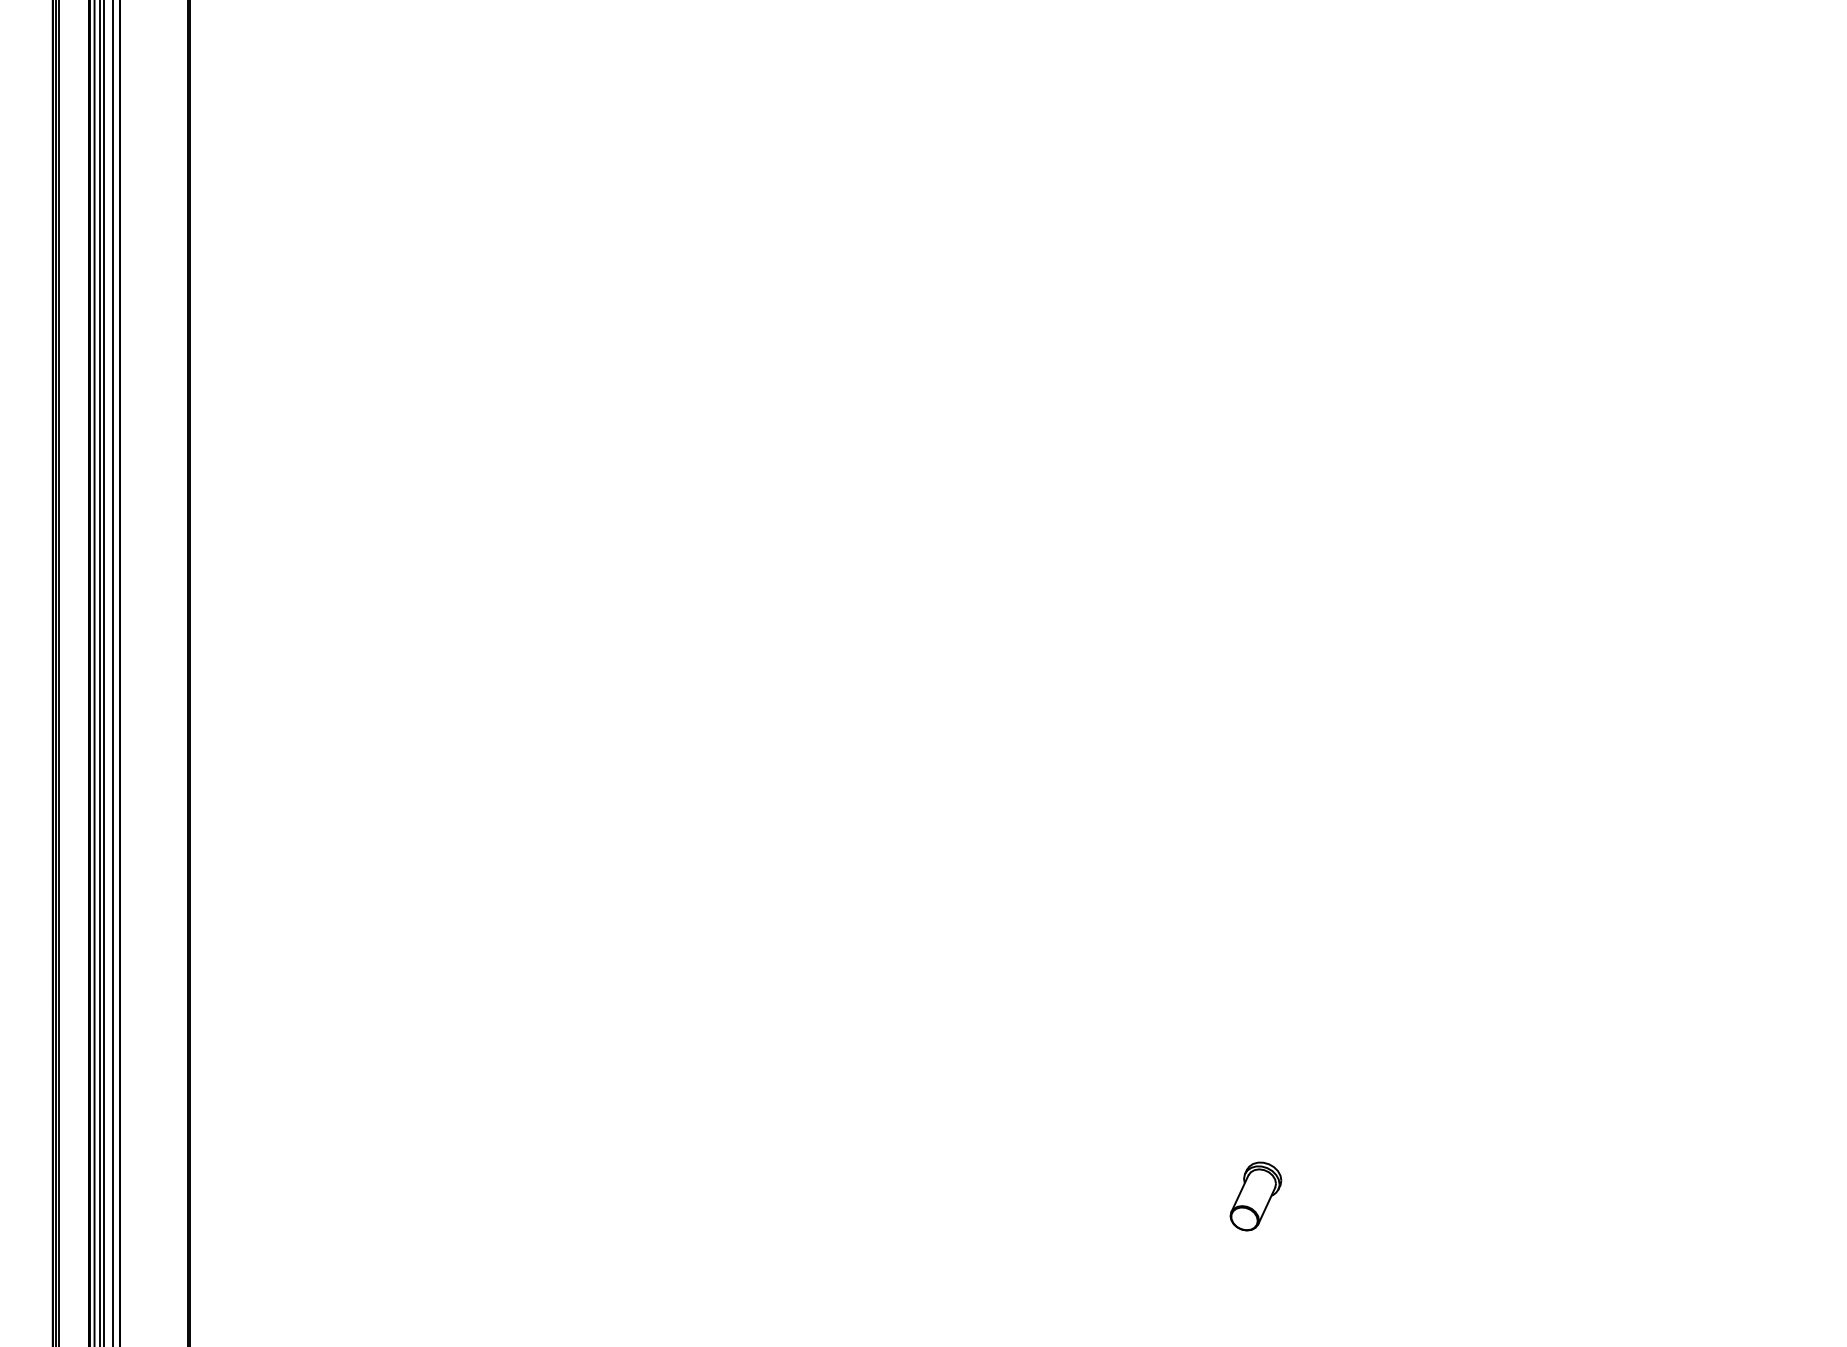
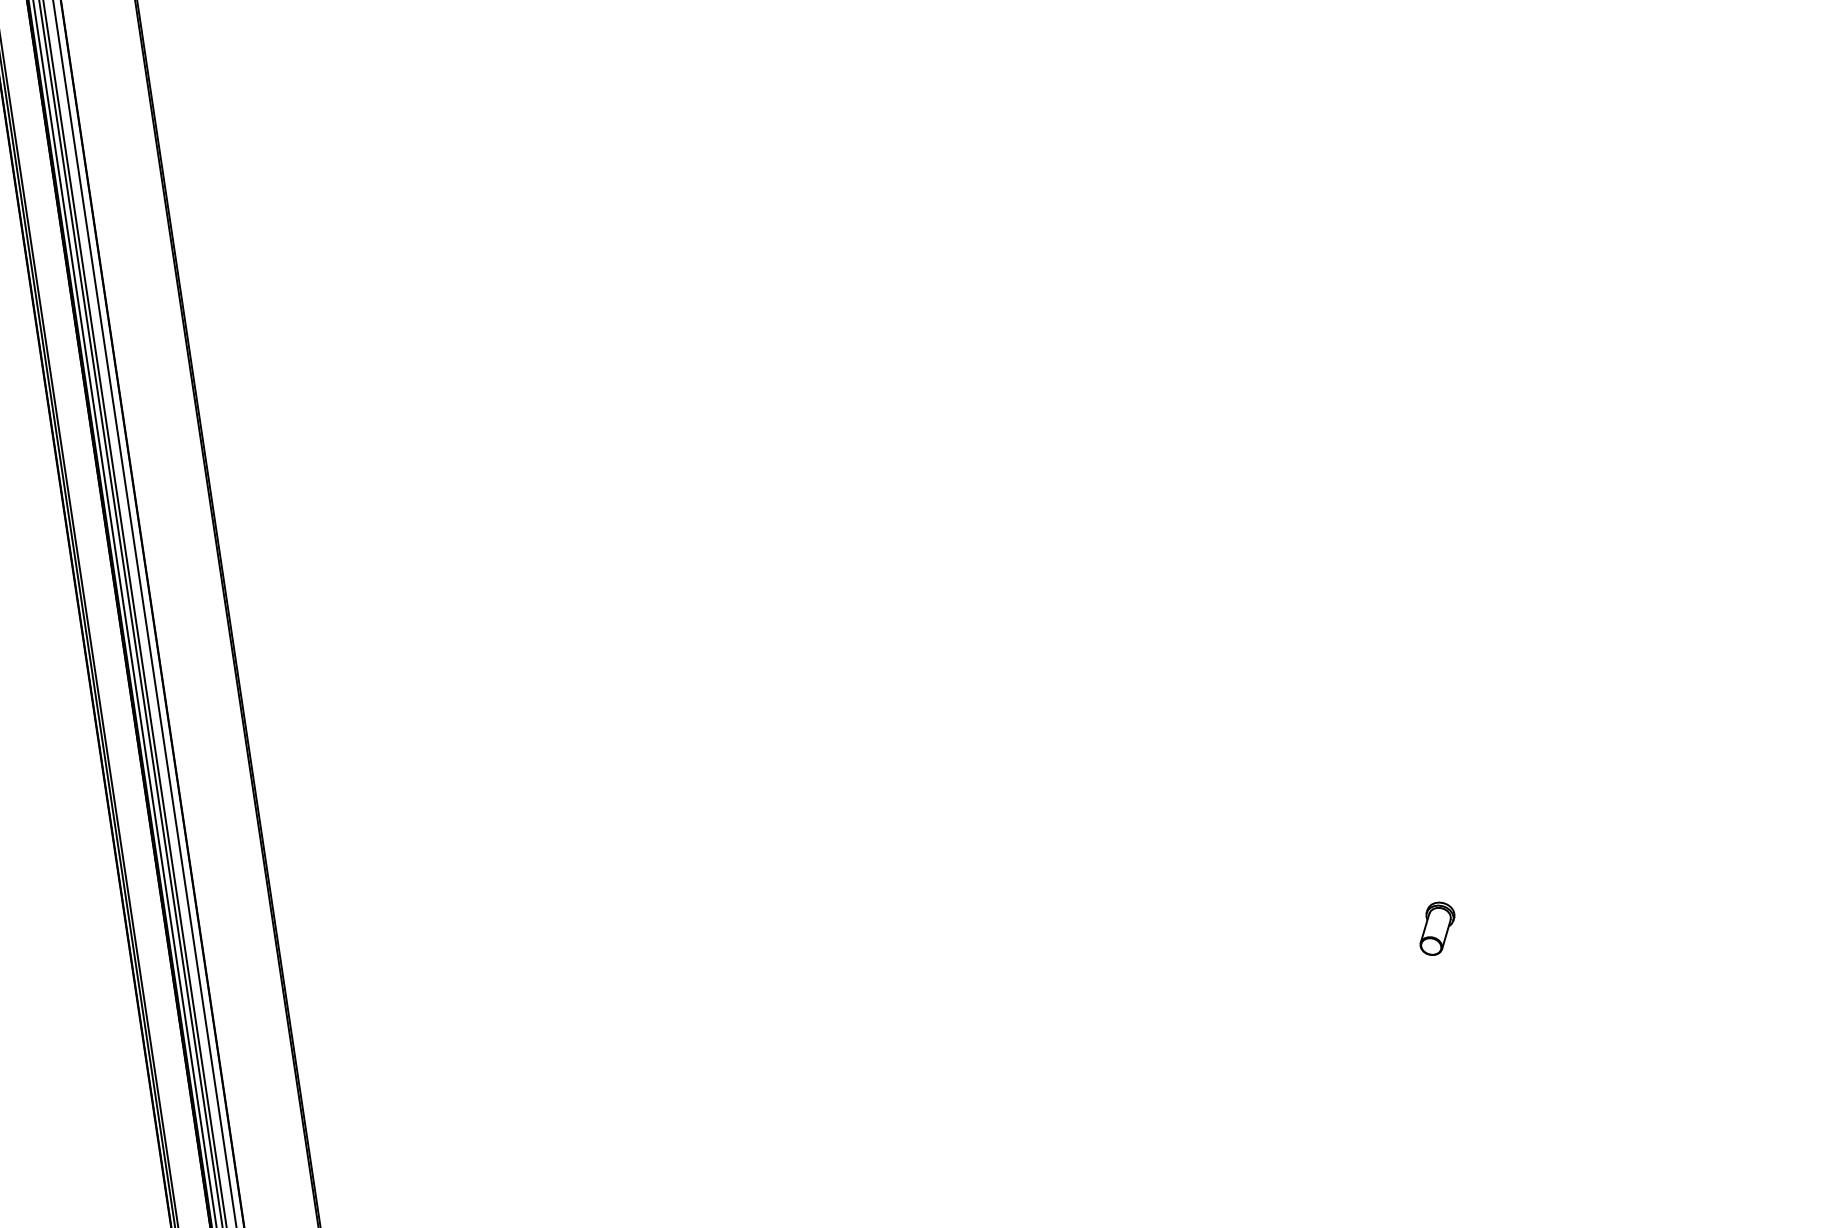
part: (1255, 1196) -> (1436, 928), size x0.7

